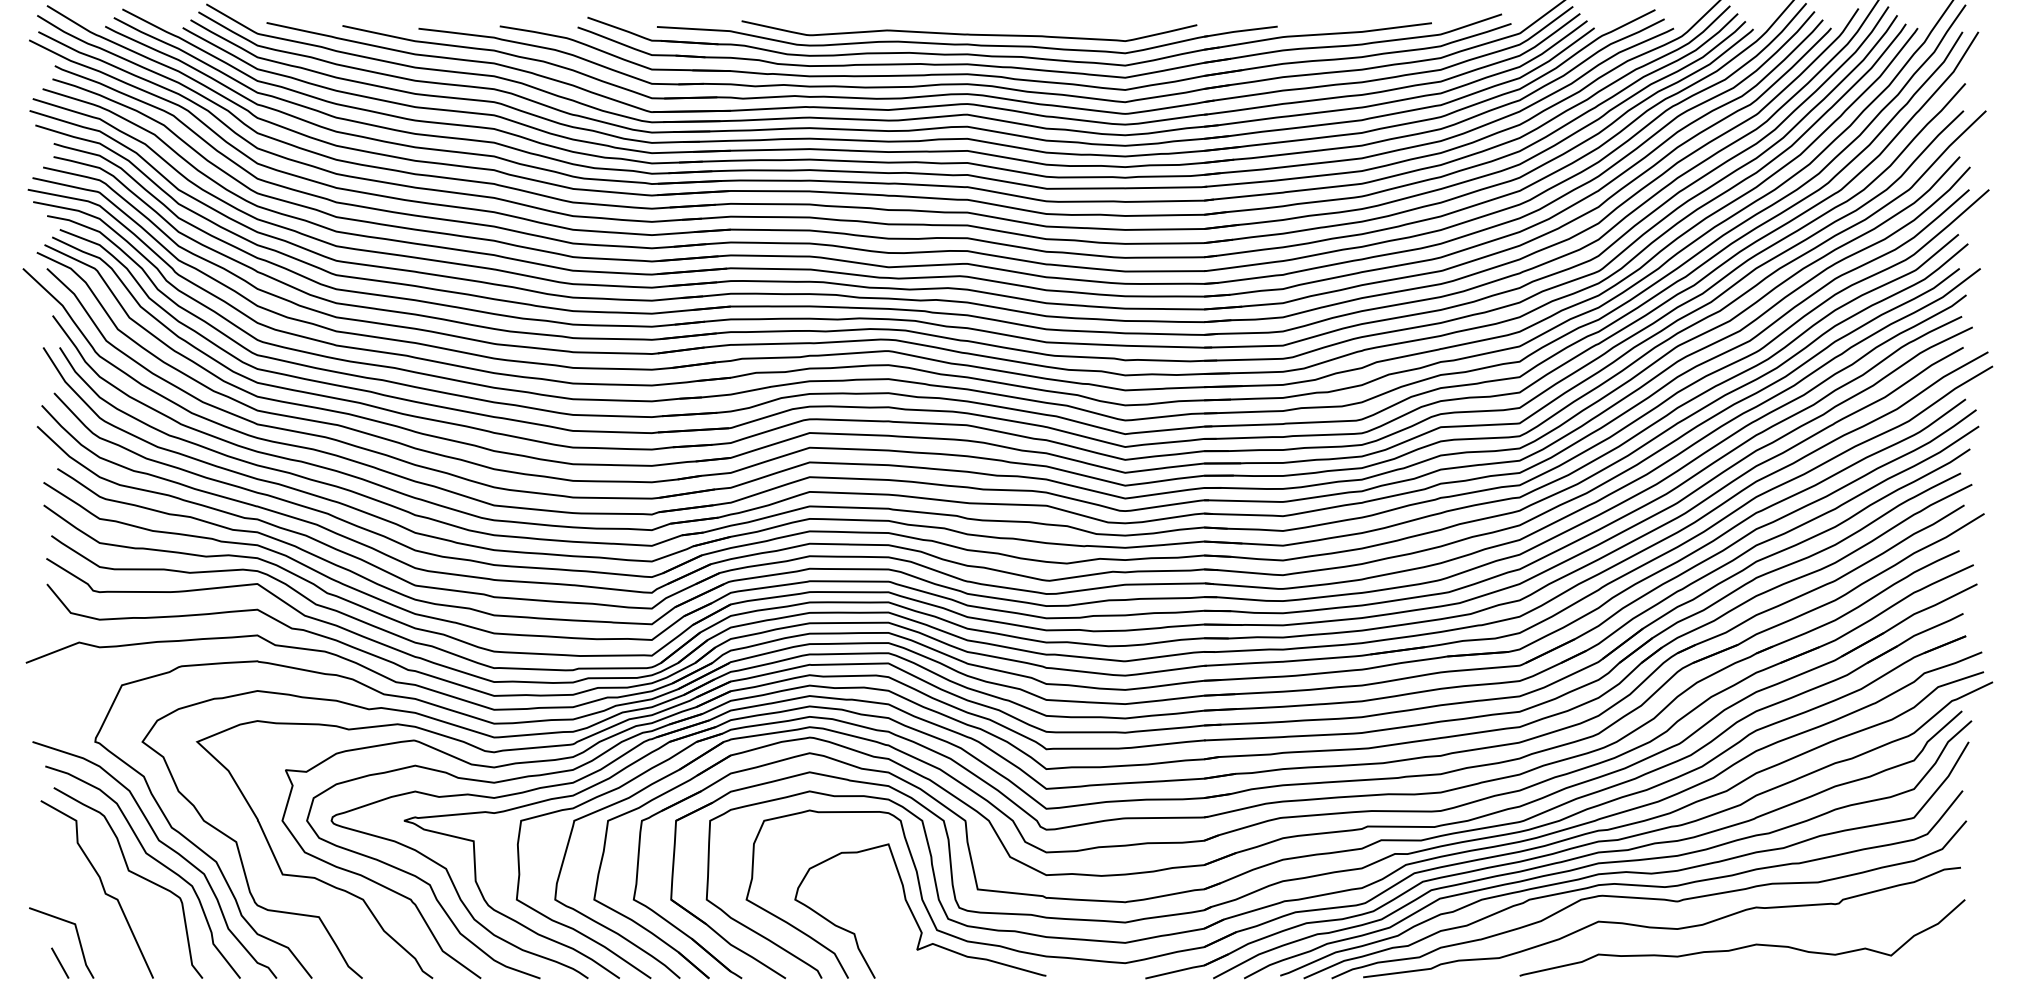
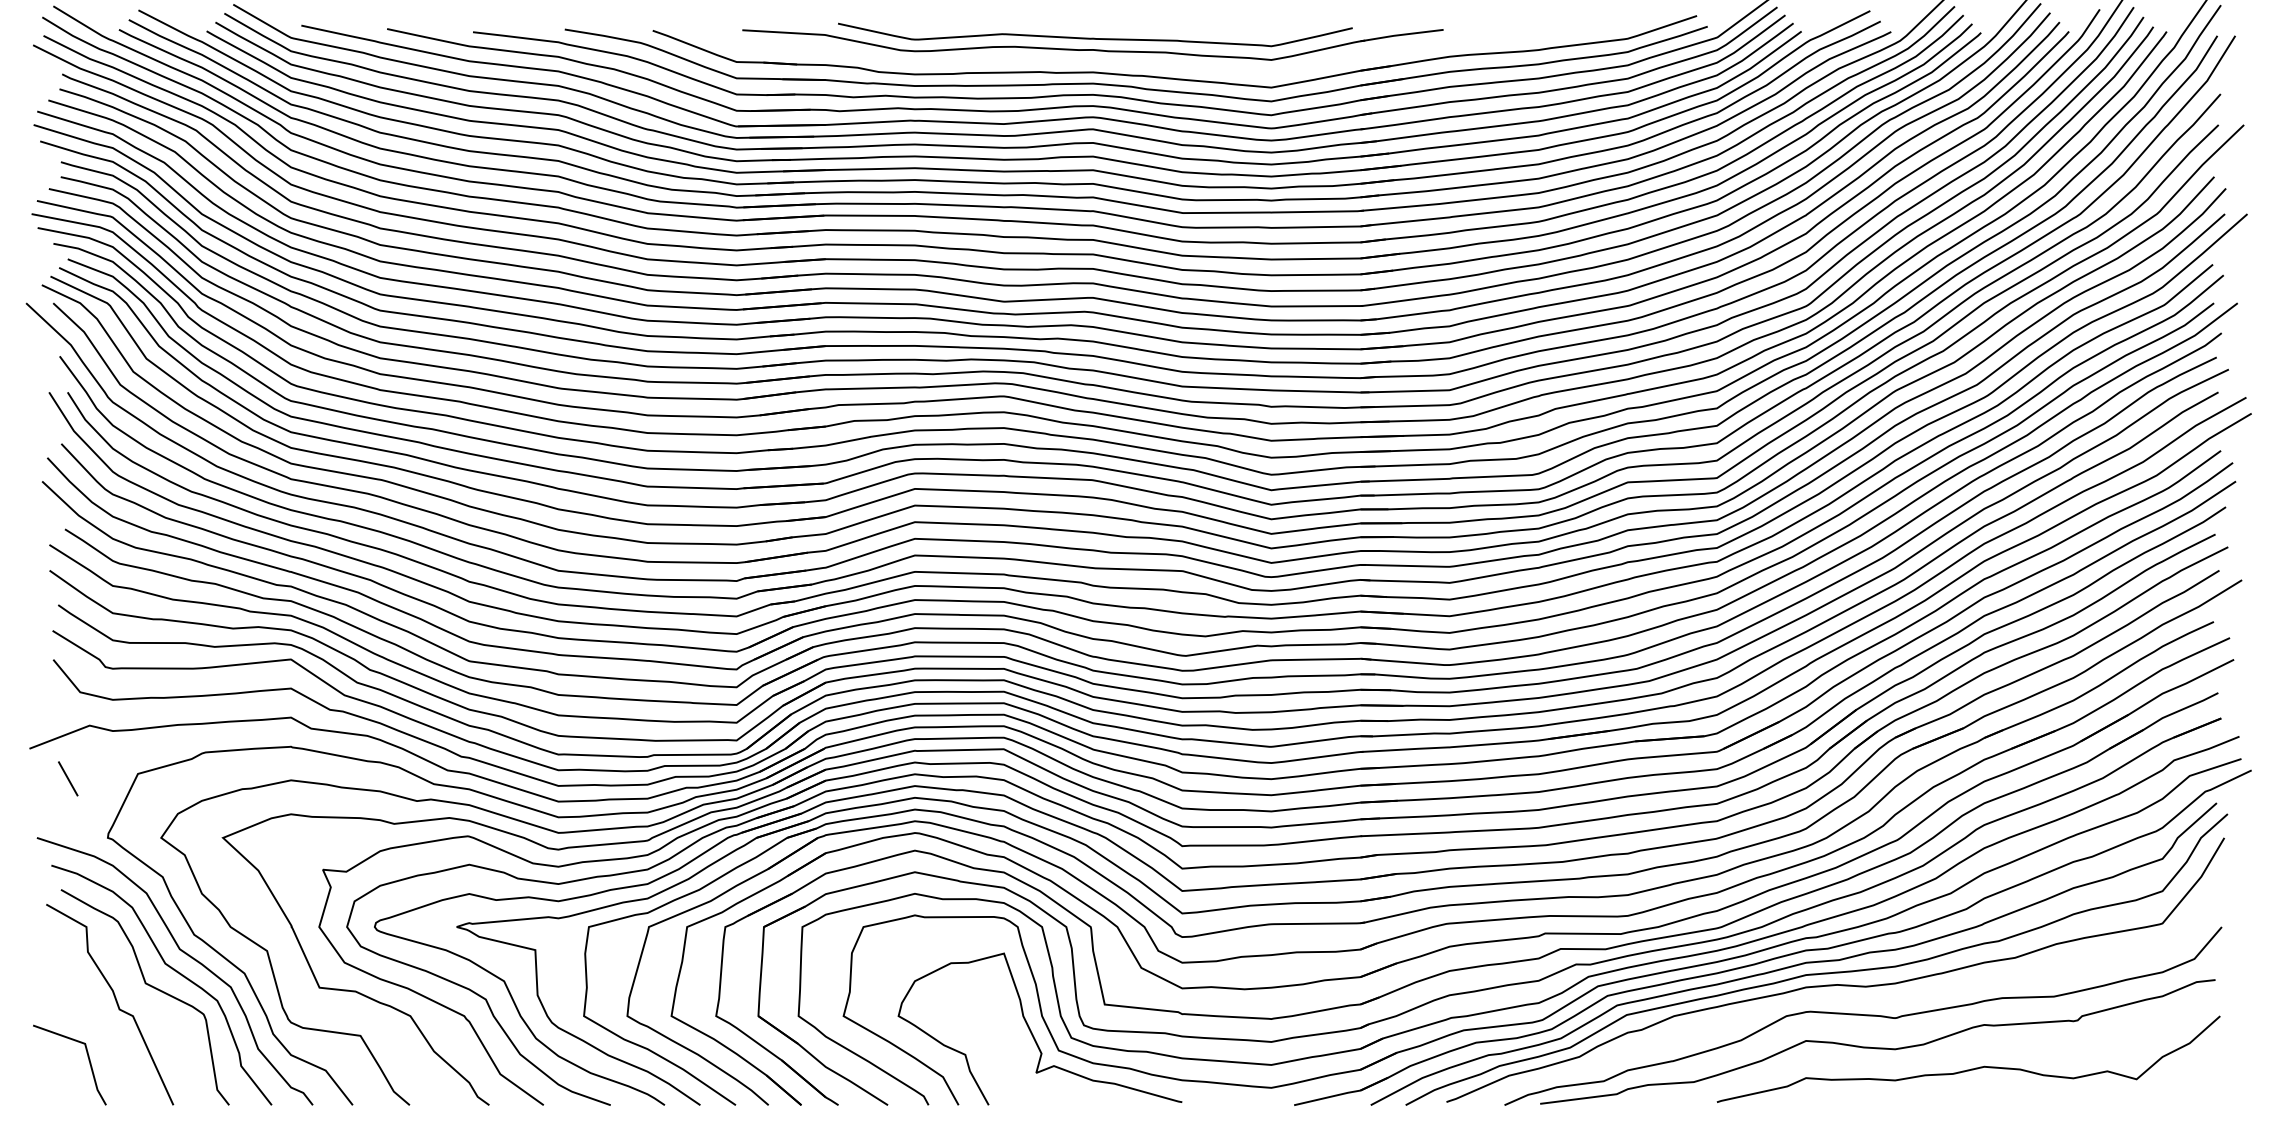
part: (1008, 55) -> (1139, 62), removed
curve: (1633, 884) -> (1845, 998), removed
line: (60, 962) -> (68, 778), moved

